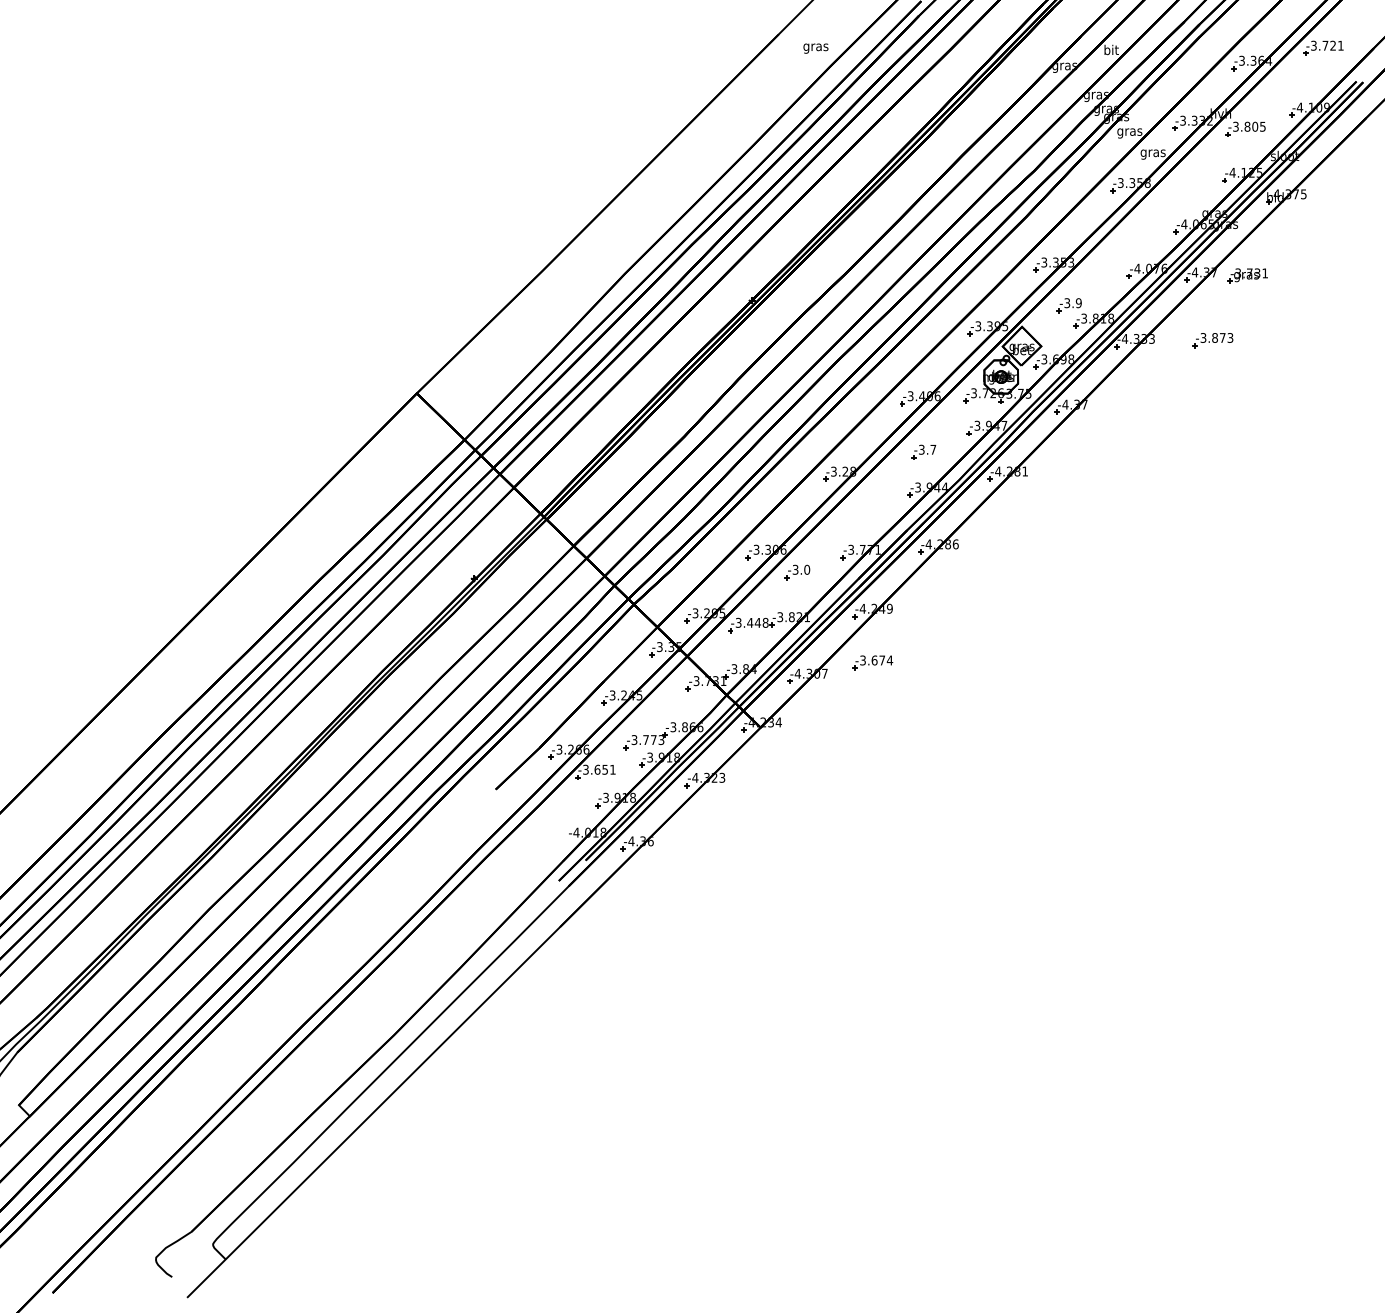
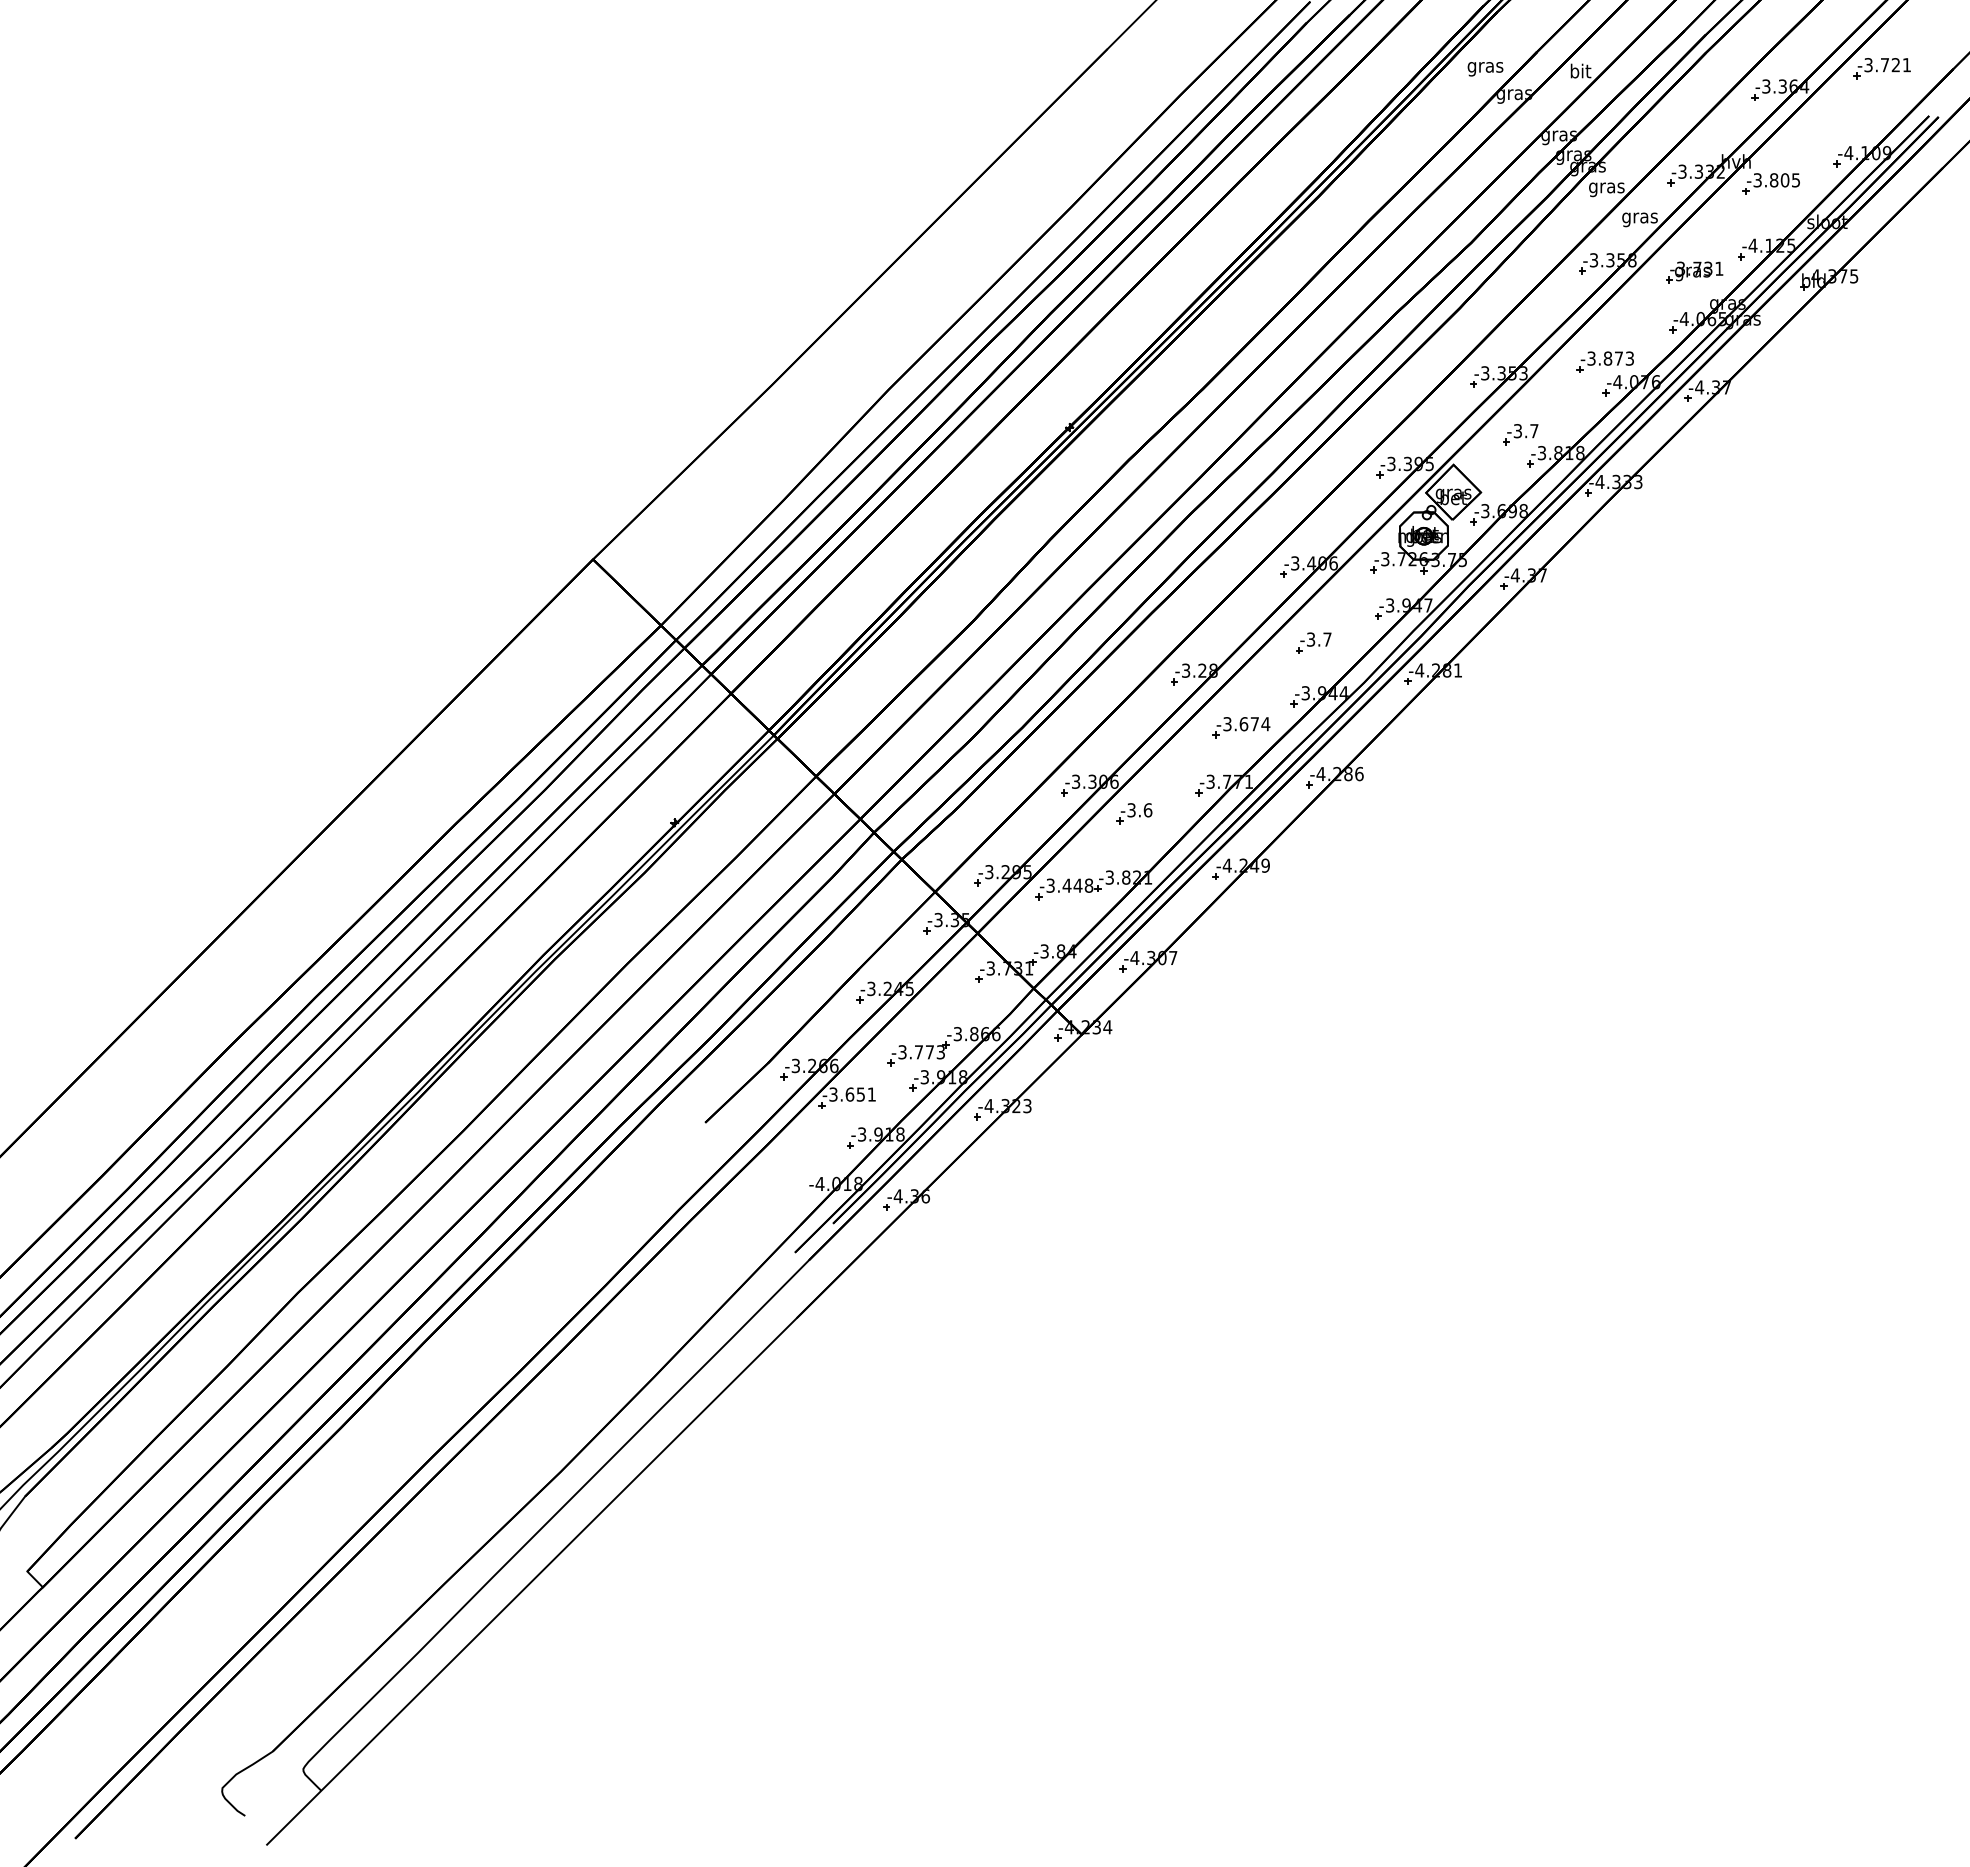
text: (815, 48) -> (1485, 69), moved
part: (1247, 276) -> (1694, 272), moved
text: (1078, 303) -> (1534, 431), -3.9 -> -3.7
part: (1212, 340) -> (1604, 361), moved
text: (807, 569) -> (1148, 810), -3.0 -> -3.6
part: (872, 662) -> (1241, 727), moved

